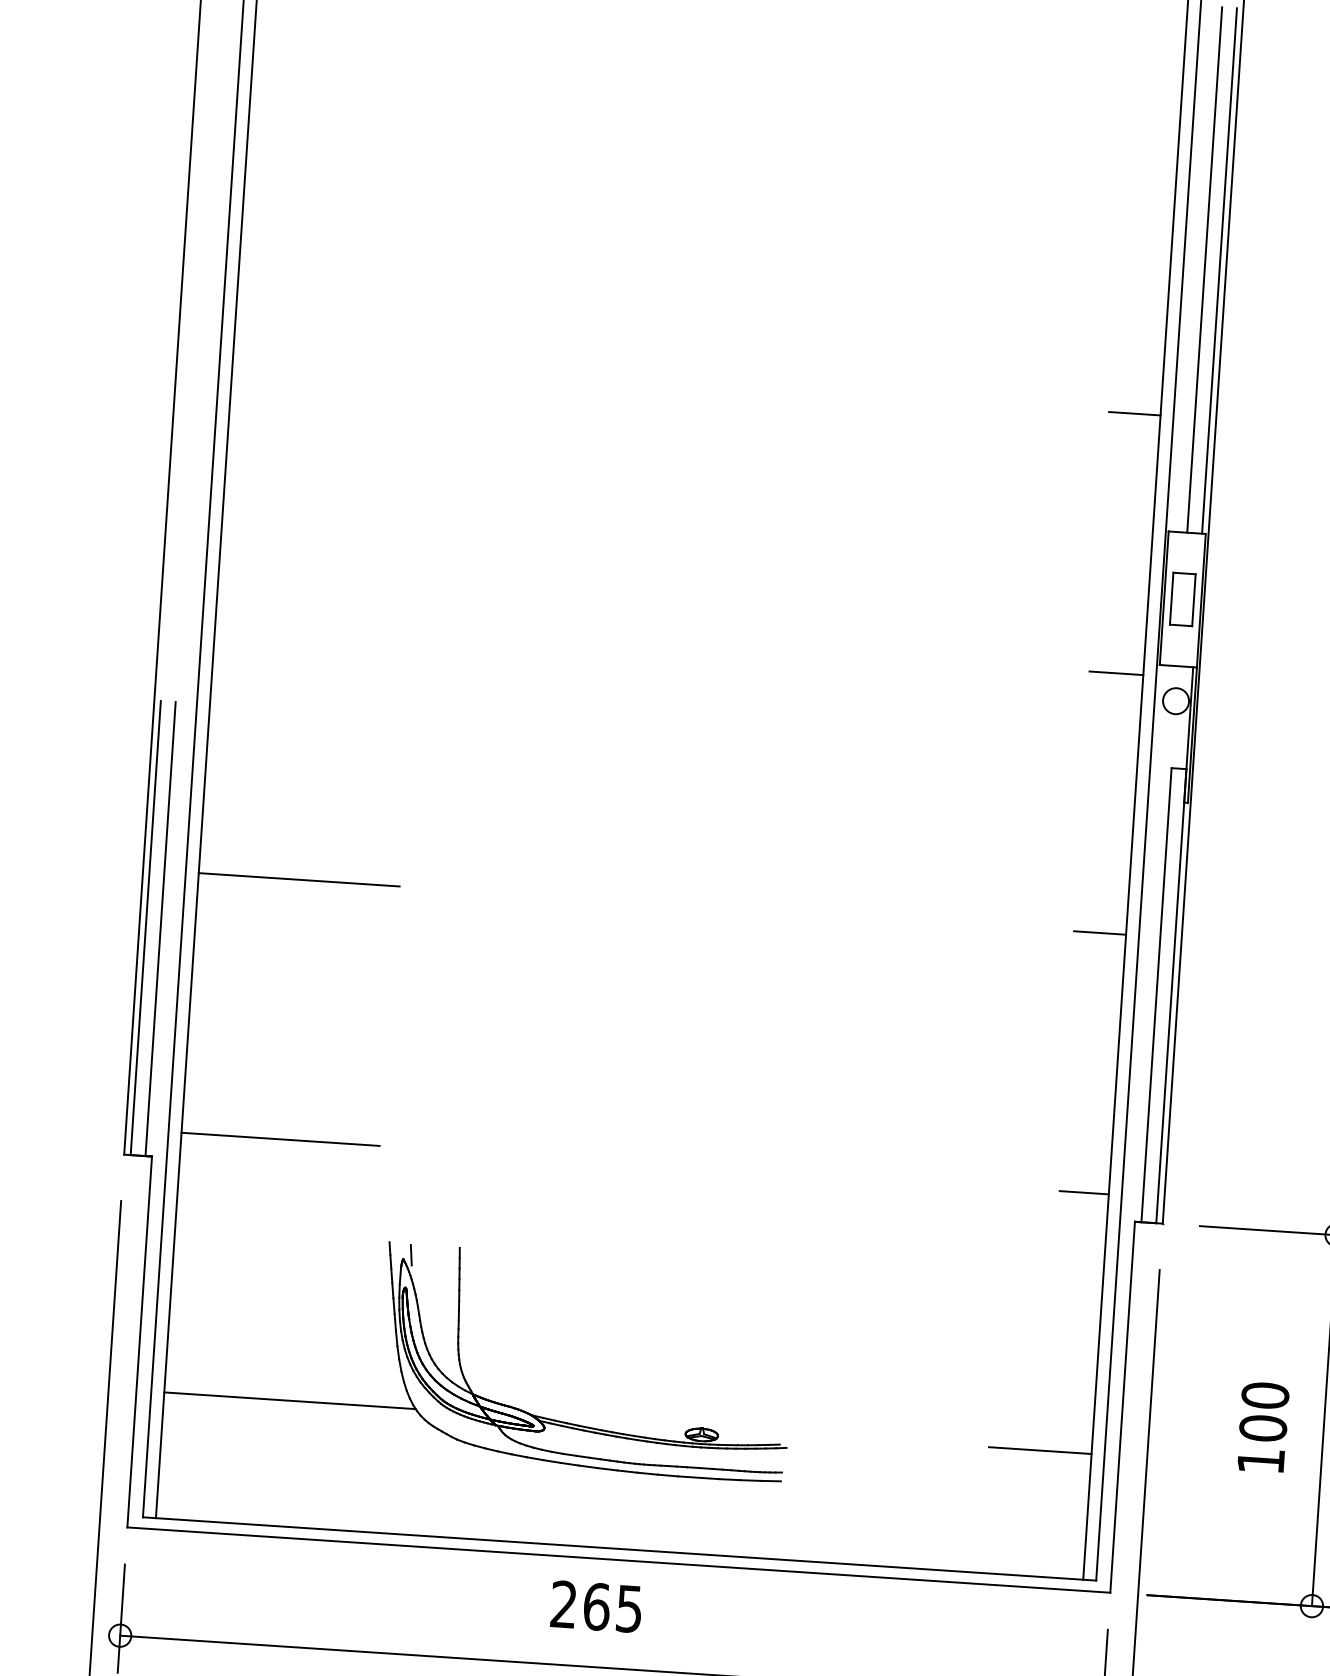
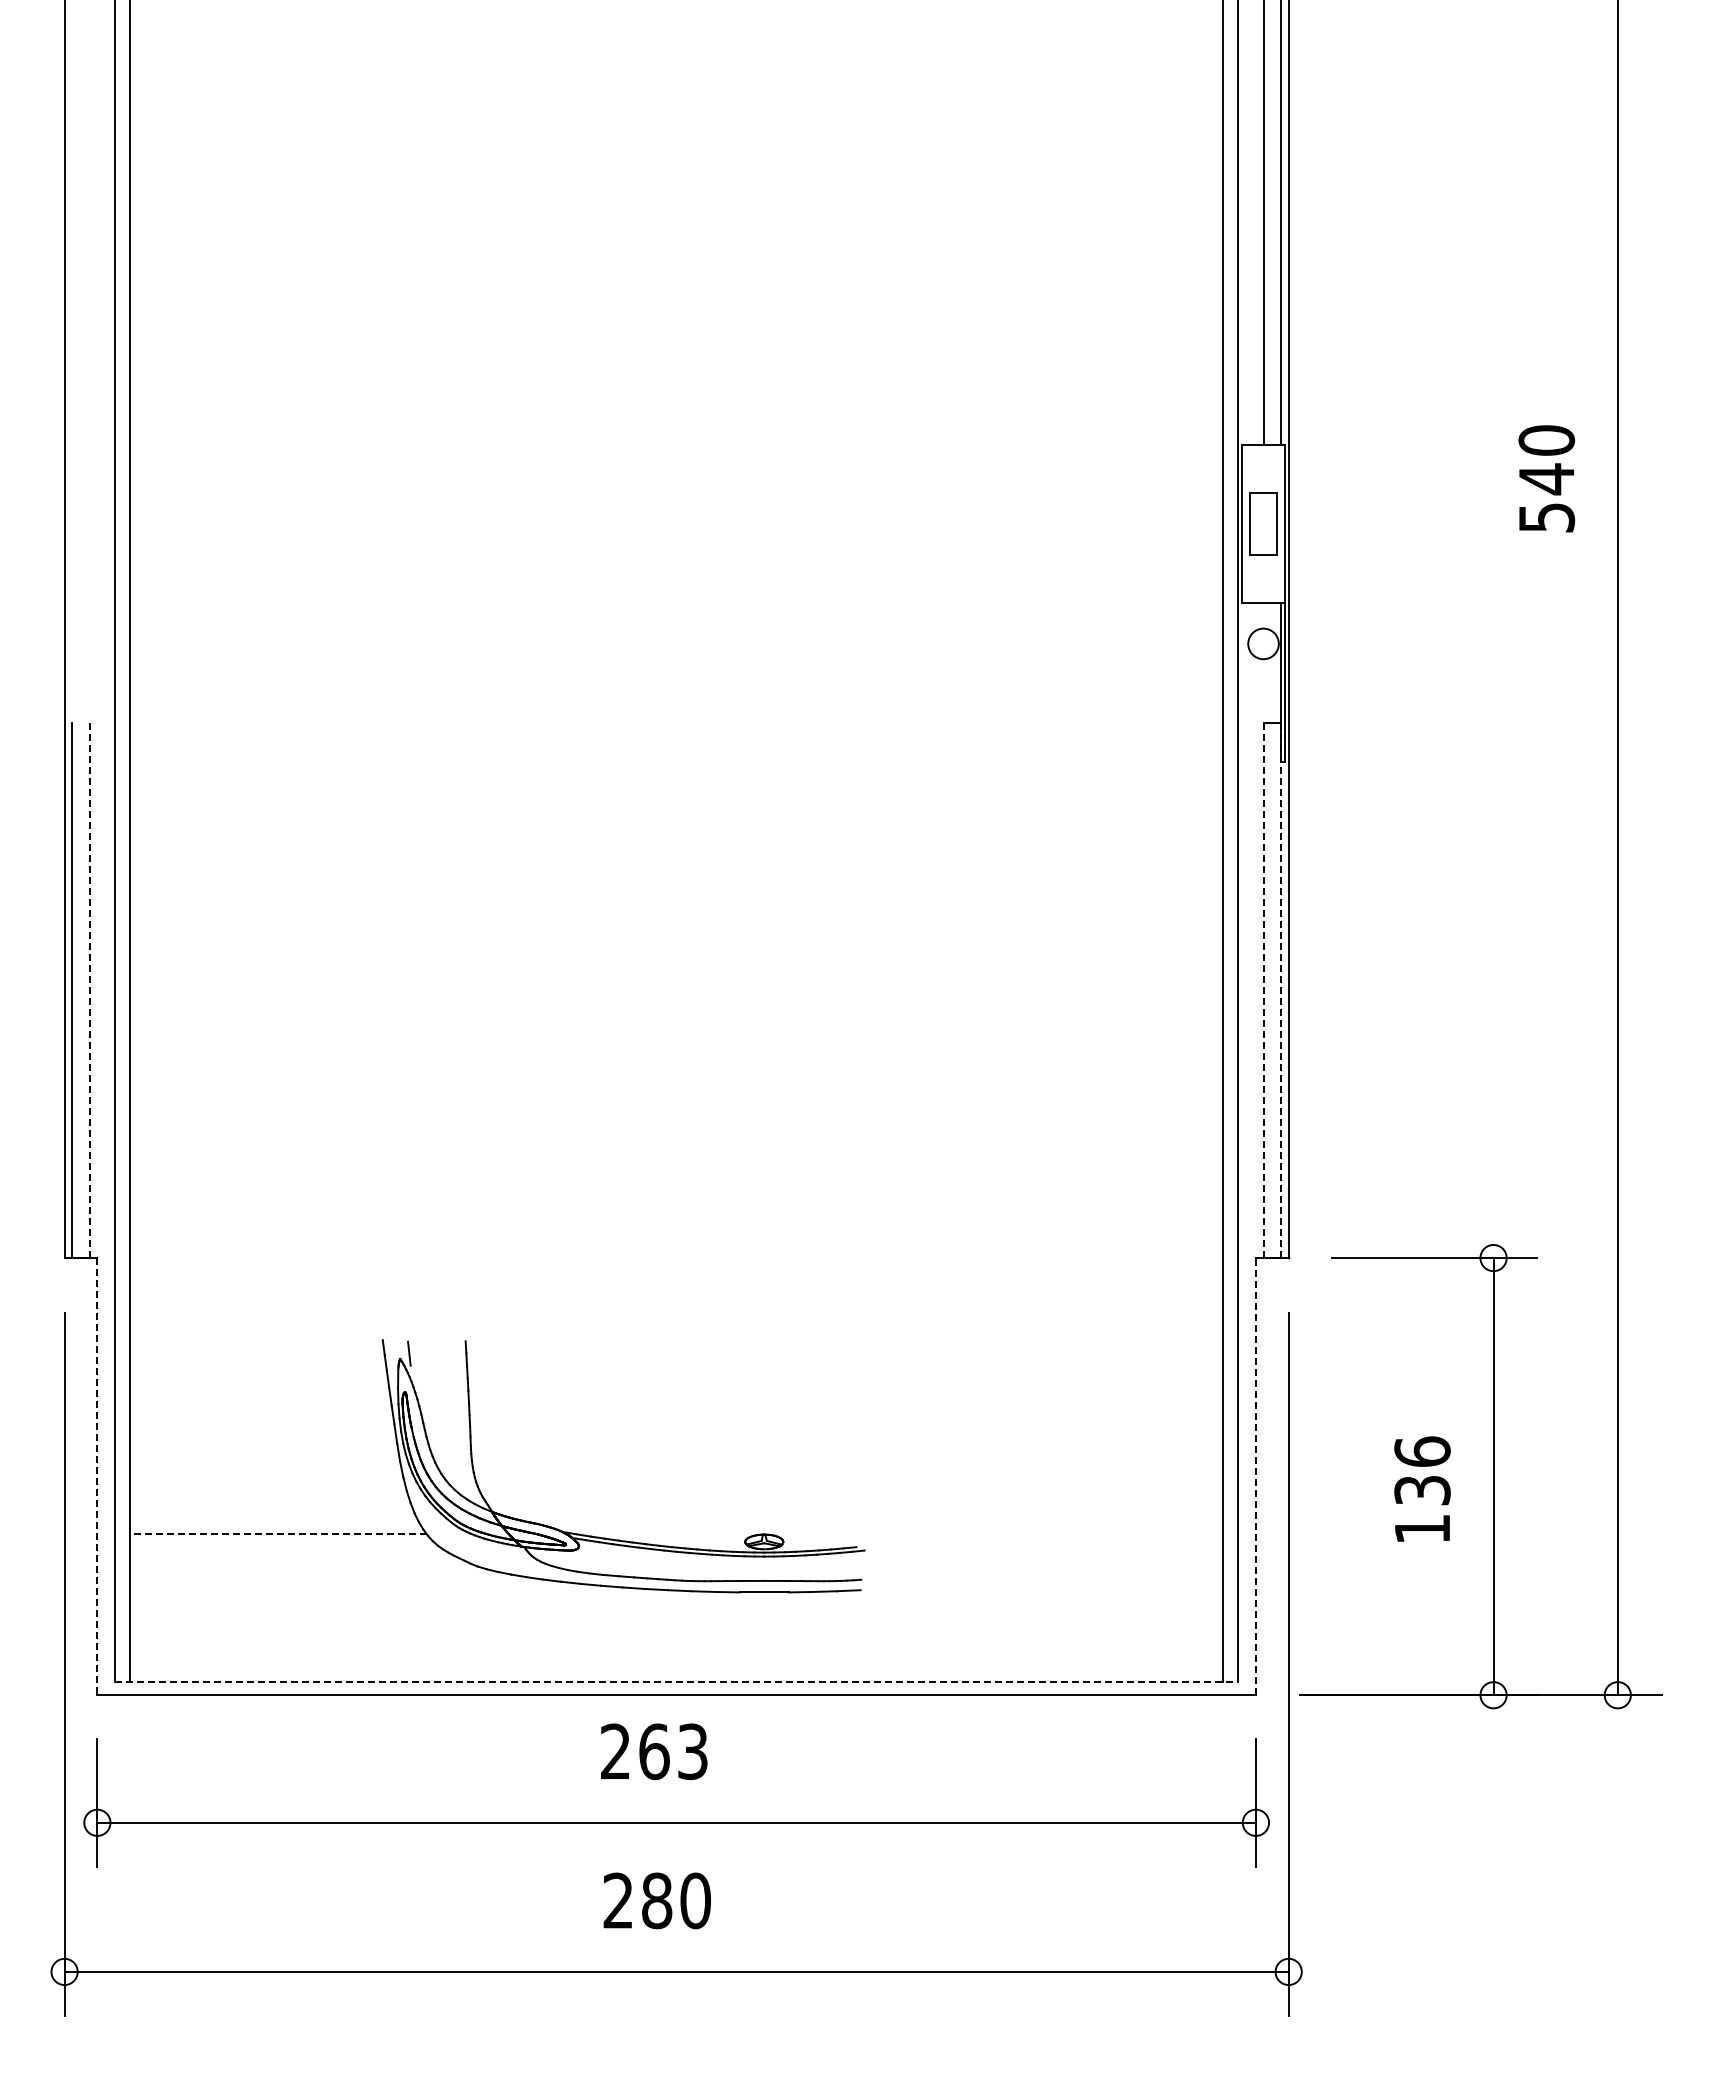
line: (1134, 413) -> (1192, 309), removed
line: (1116, 673) -> (1191, 615), removed
line: (299, 879) -> (248, 921), removed
line: (160, 929) -> (89, 990), solid -> dashed
line: (1100, 932) -> (1192, 921), removed
line: (1156, 995) -> (1263, 990), solid -> dashed
line: (1171, 996) -> (1281, 990), solid -> dashed
line: (280, 1139) -> (246, 1227), removed
line: (1084, 1192) -> (1194, 1227), removed
line: (139, 1341) -> (97, 1476), solid -> dashed
line: (289, 1400) -> (277, 1533), solid -> dashed
line: (1122, 1407) -> (1255, 1476), solid -> dashed
text: (1264, 1411) -> (1422, 1470), 100 -> 136
line: (1040, 1450) -> (1162, 1533), removed
line: (619, 1549) -> (676, 1682), solid -> dashed
text: (629, 1608) -> (692, 1751), 265 -> 263

